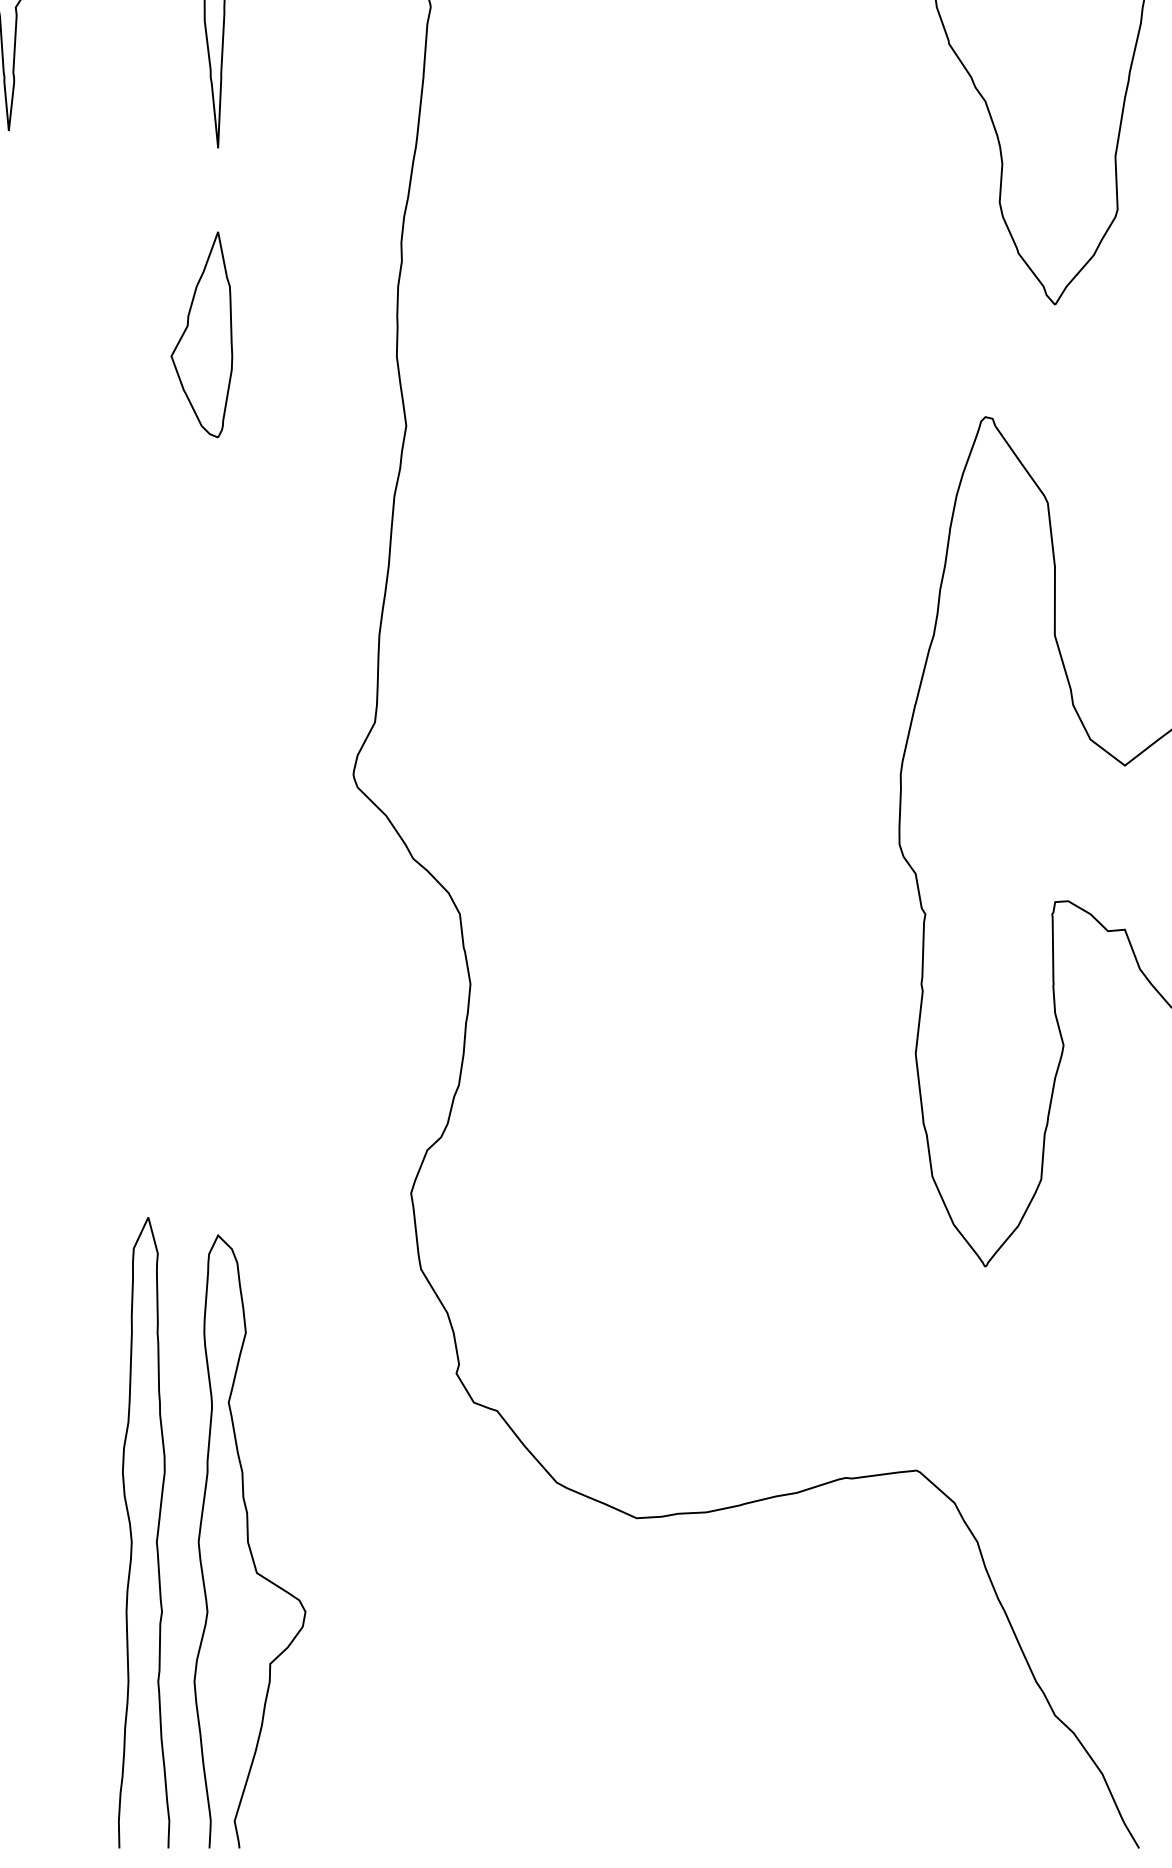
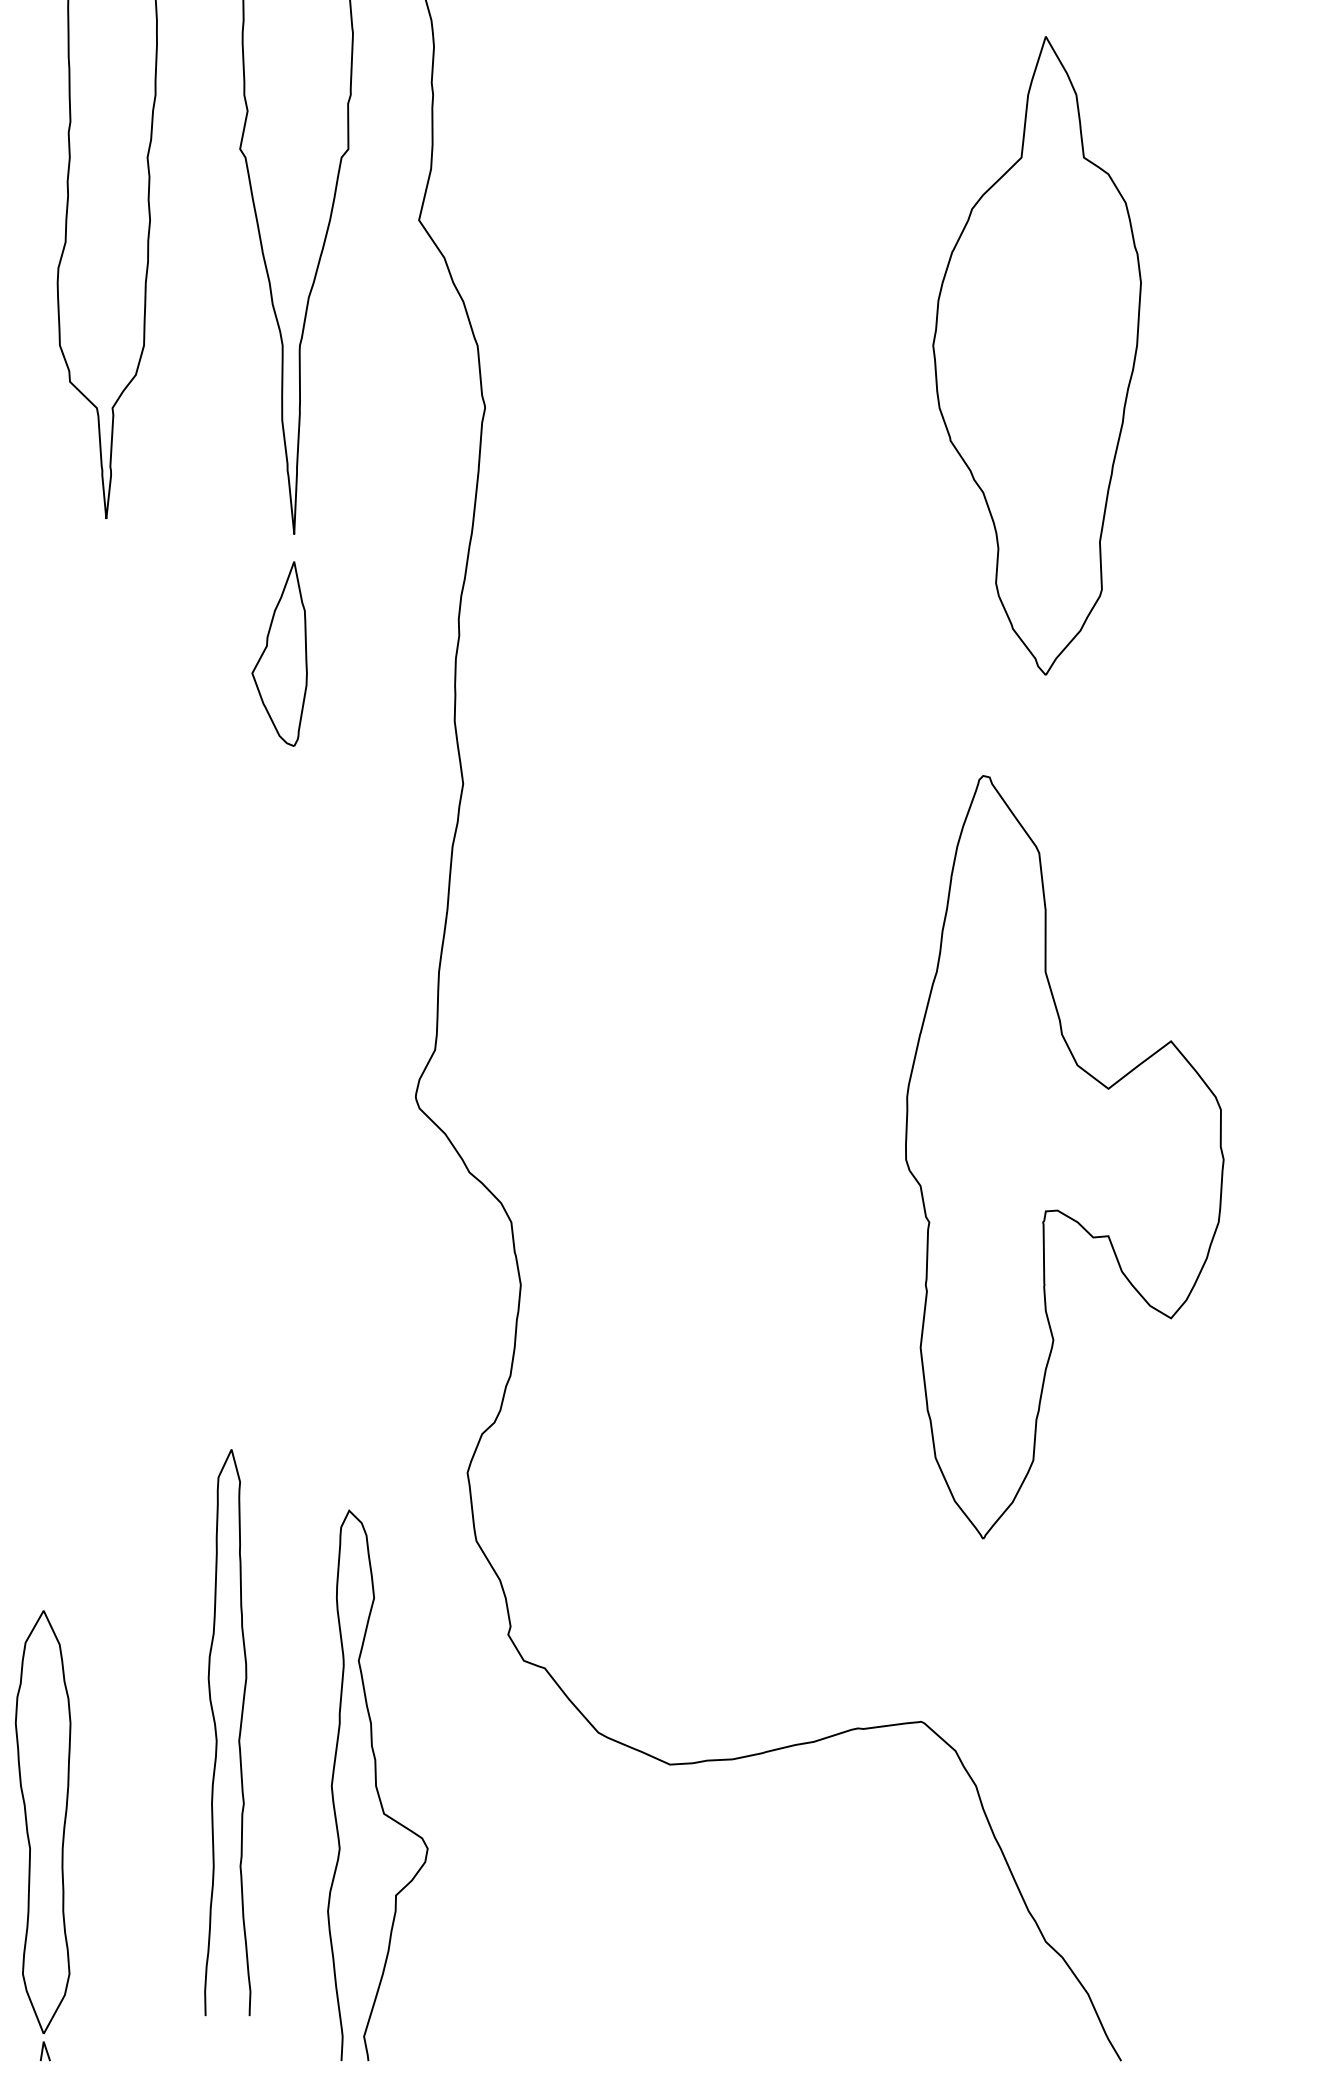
part: (201, 334) -> (279, 653), moved
curve: (132, 1535) -> (217, 1735), moved
curve: (248, 1541) -> (376, 1785), moved

